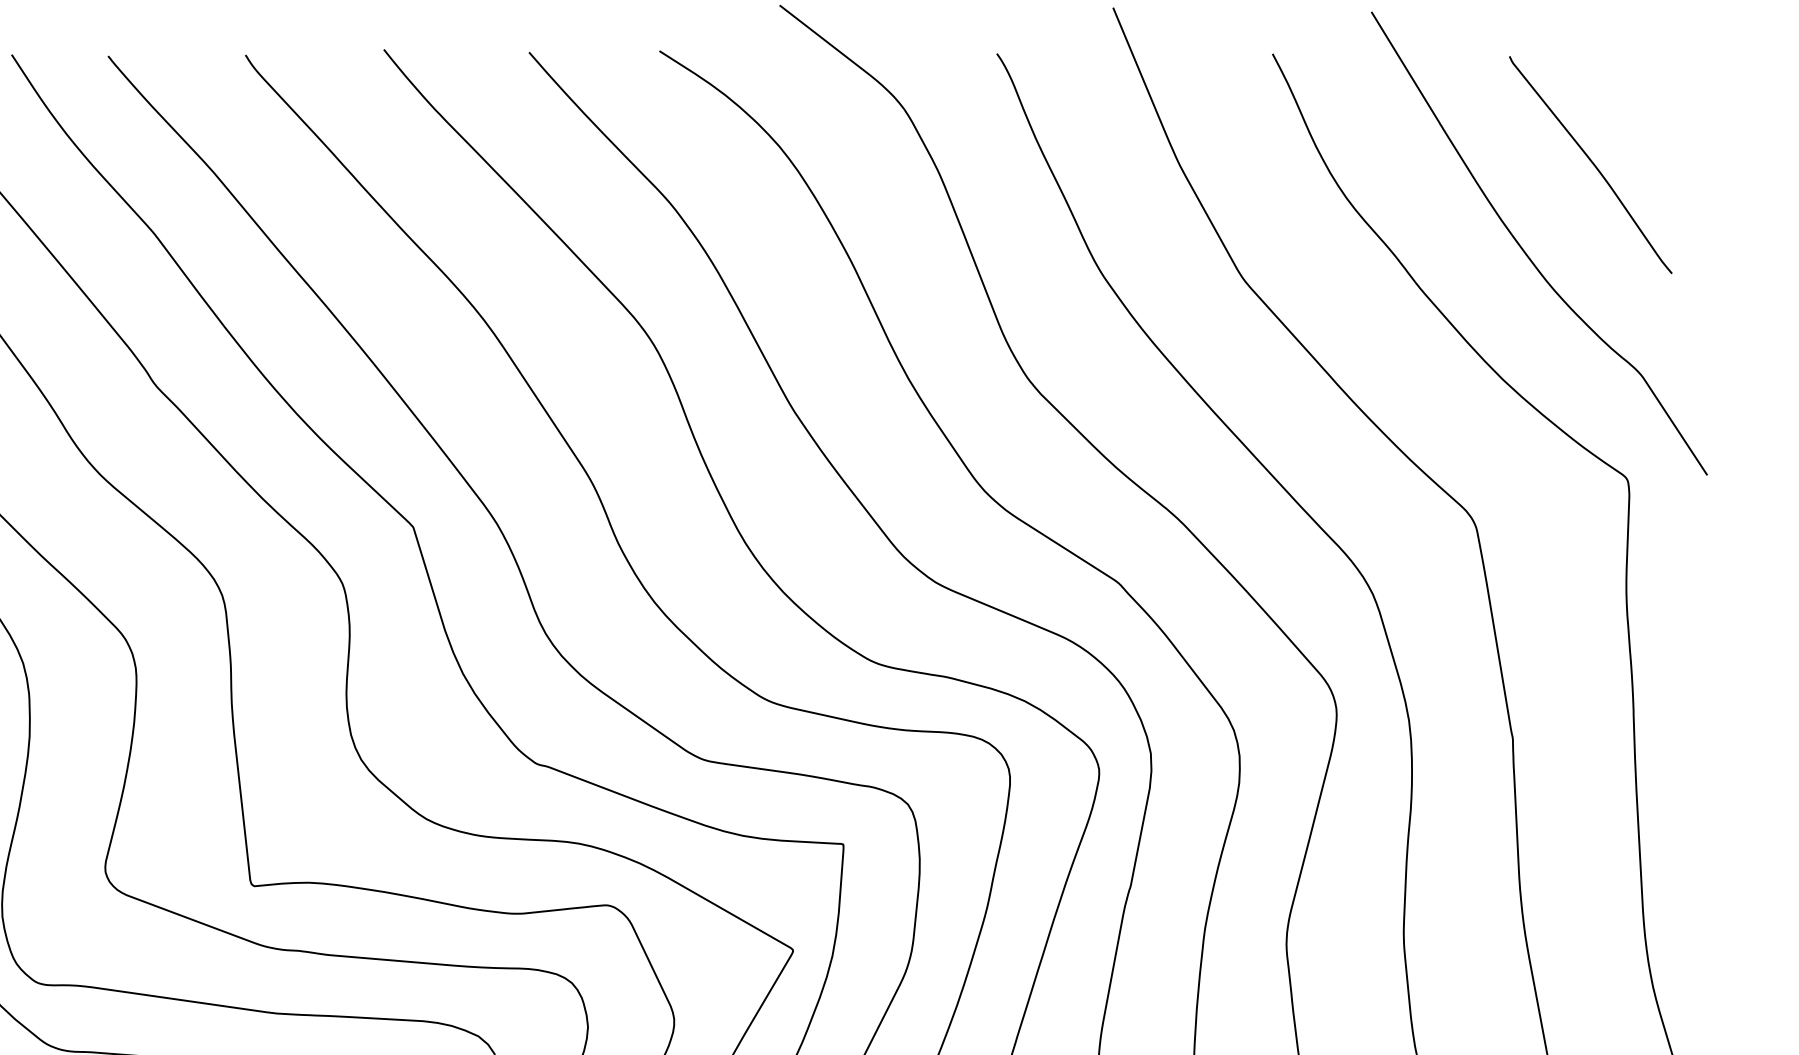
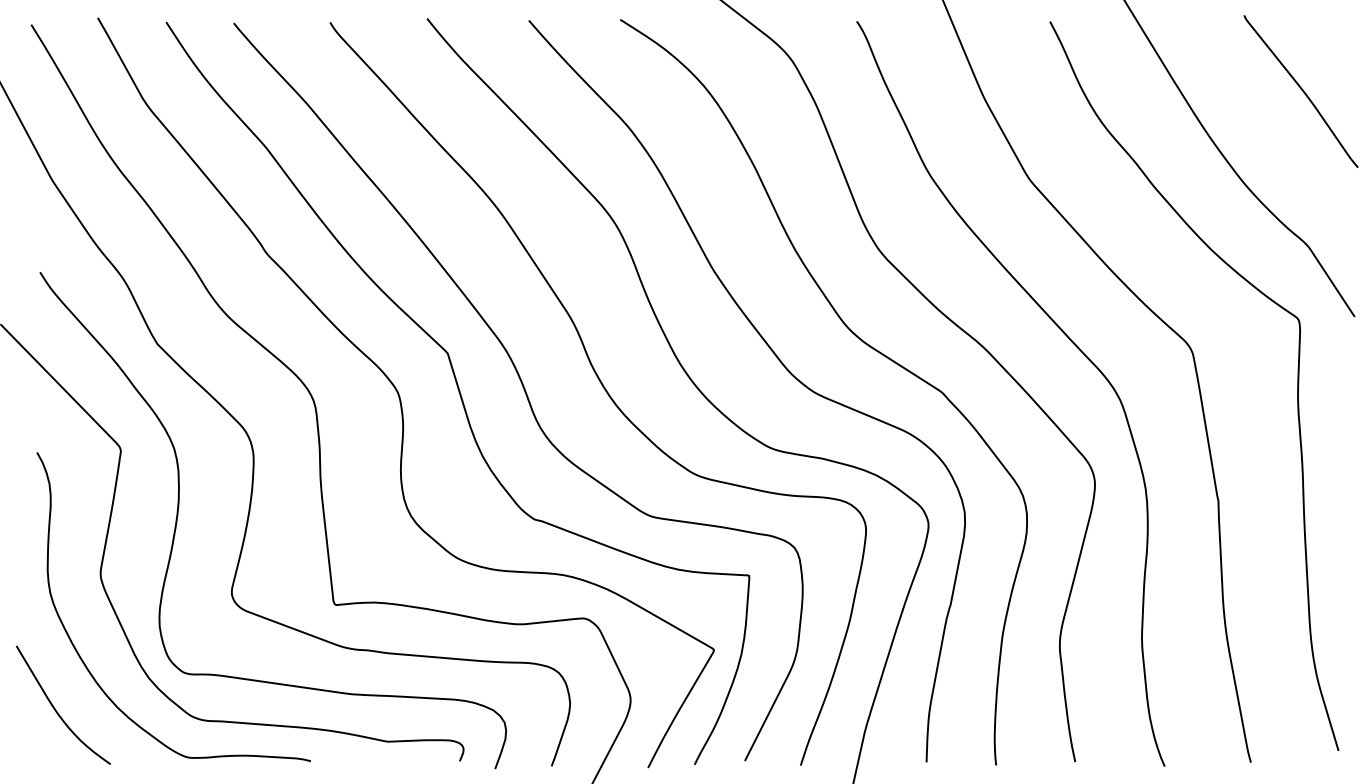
curve: (1591, 163) -> (1301, 90), moved

